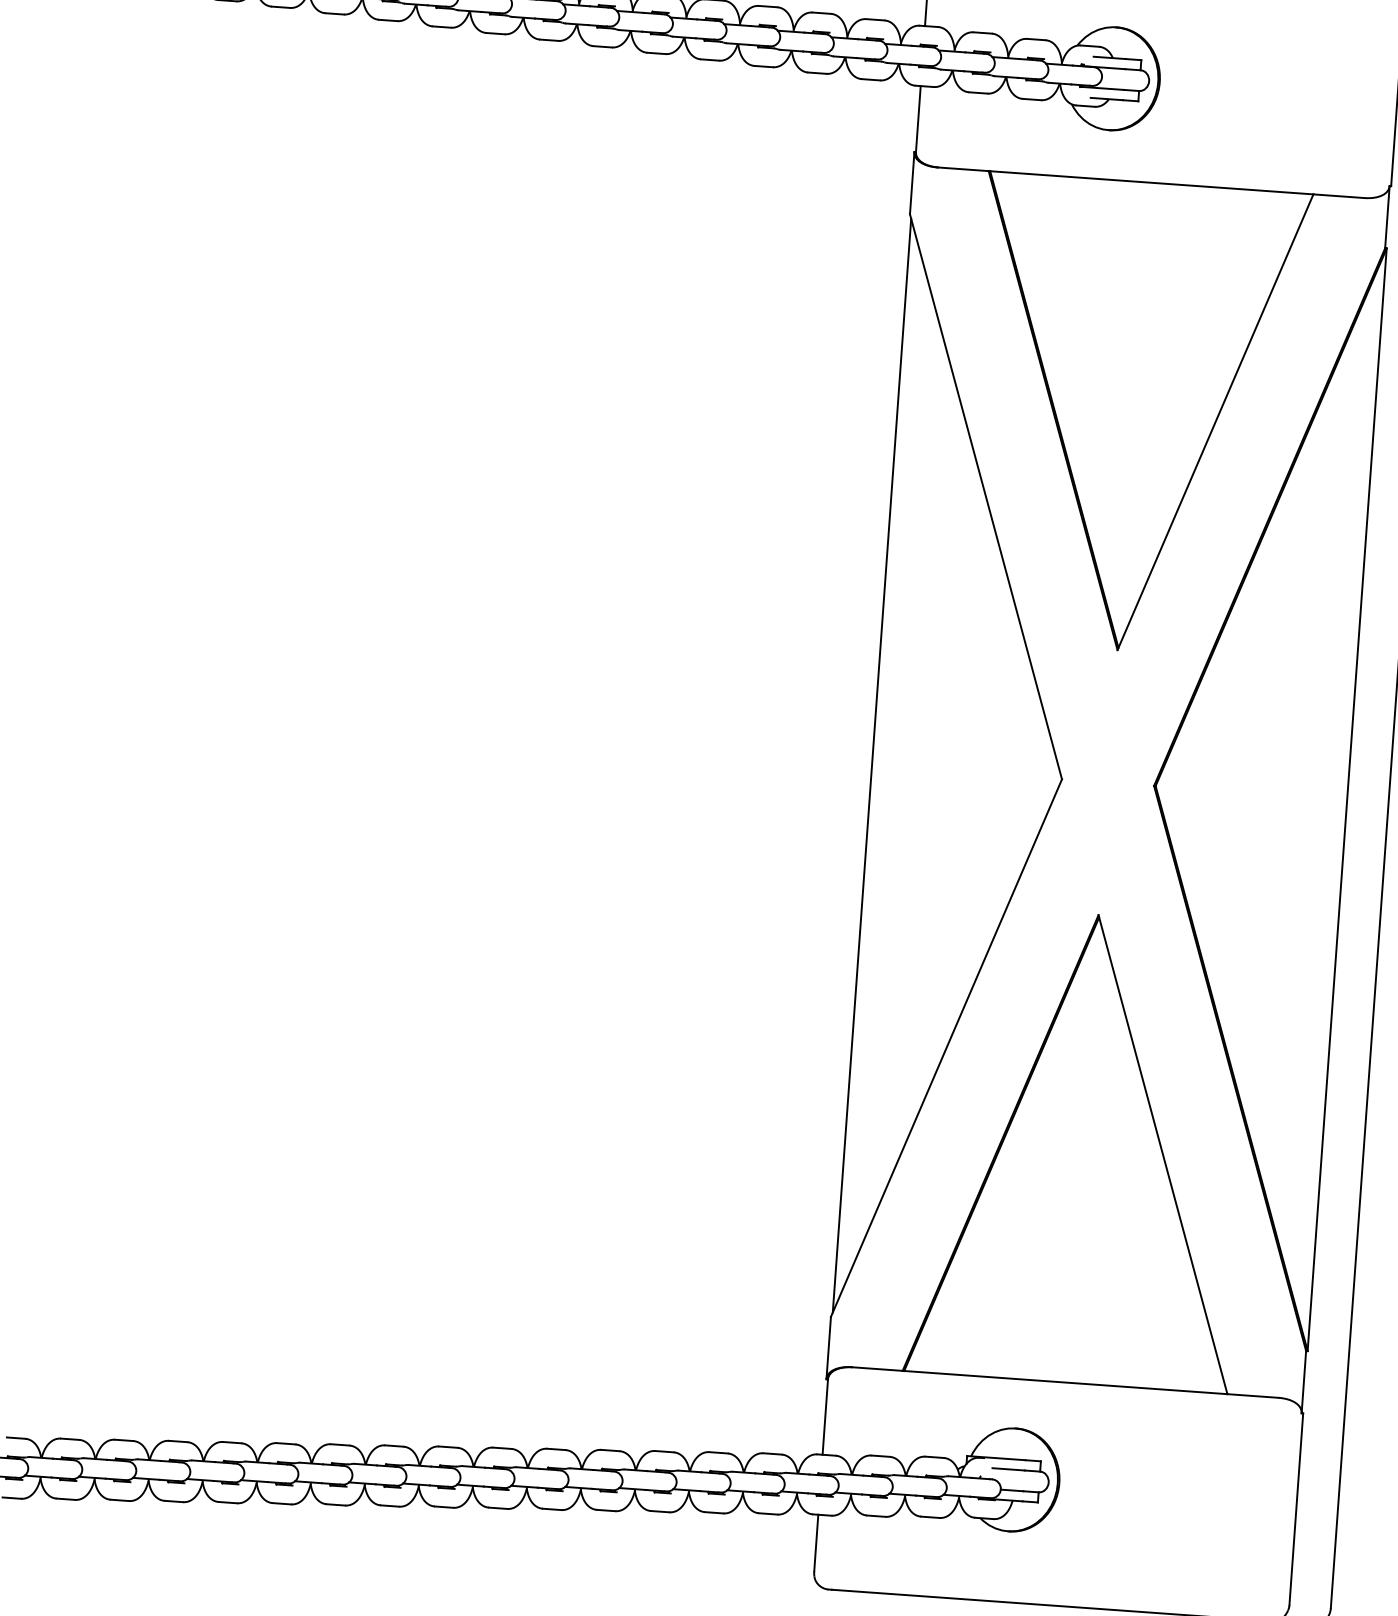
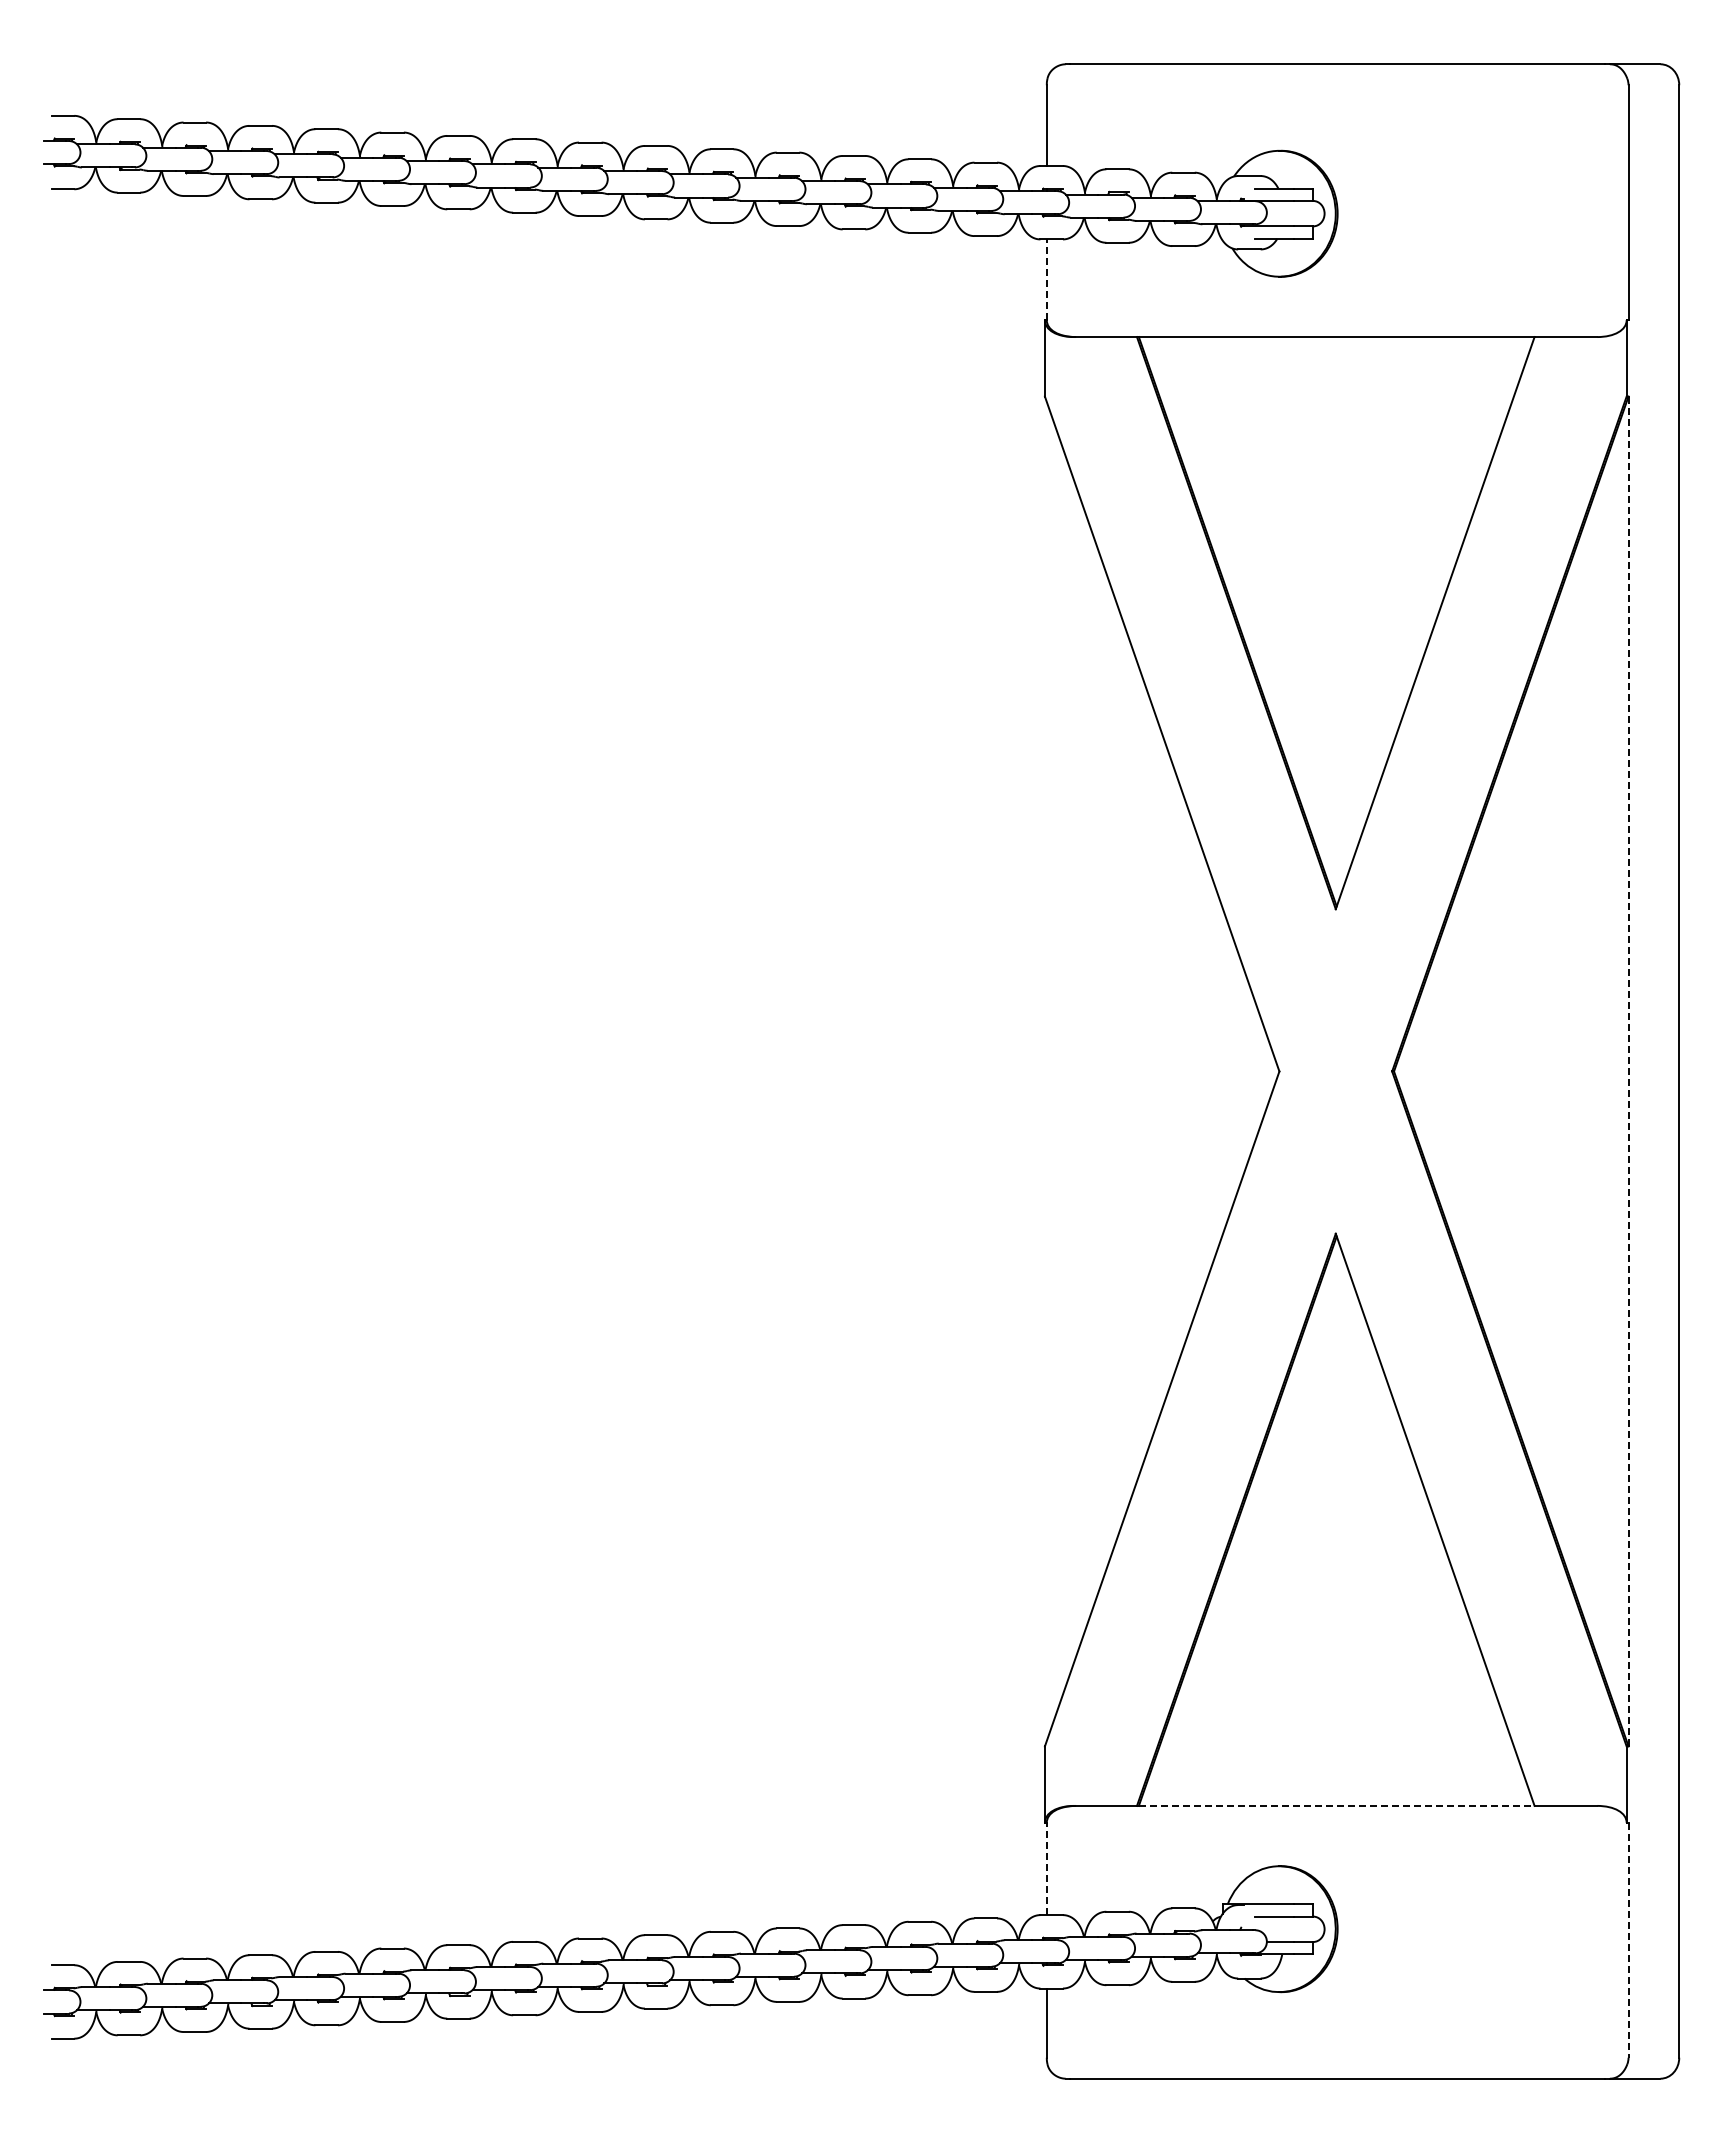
line: (918, 118) -> (1046, 279), solid -> dashed
line: (871, 765) -> (1046, 1071), removed
line: (1347, 799) -> (1628, 1071), solid -> dashed
line: (1065, 1382) -> (1336, 1805), solid -> dashed
line: (825, 1416) -> (1046, 1868), solid -> dashed
line: (1296, 1509) -> (1628, 1940), solid -> dashed

